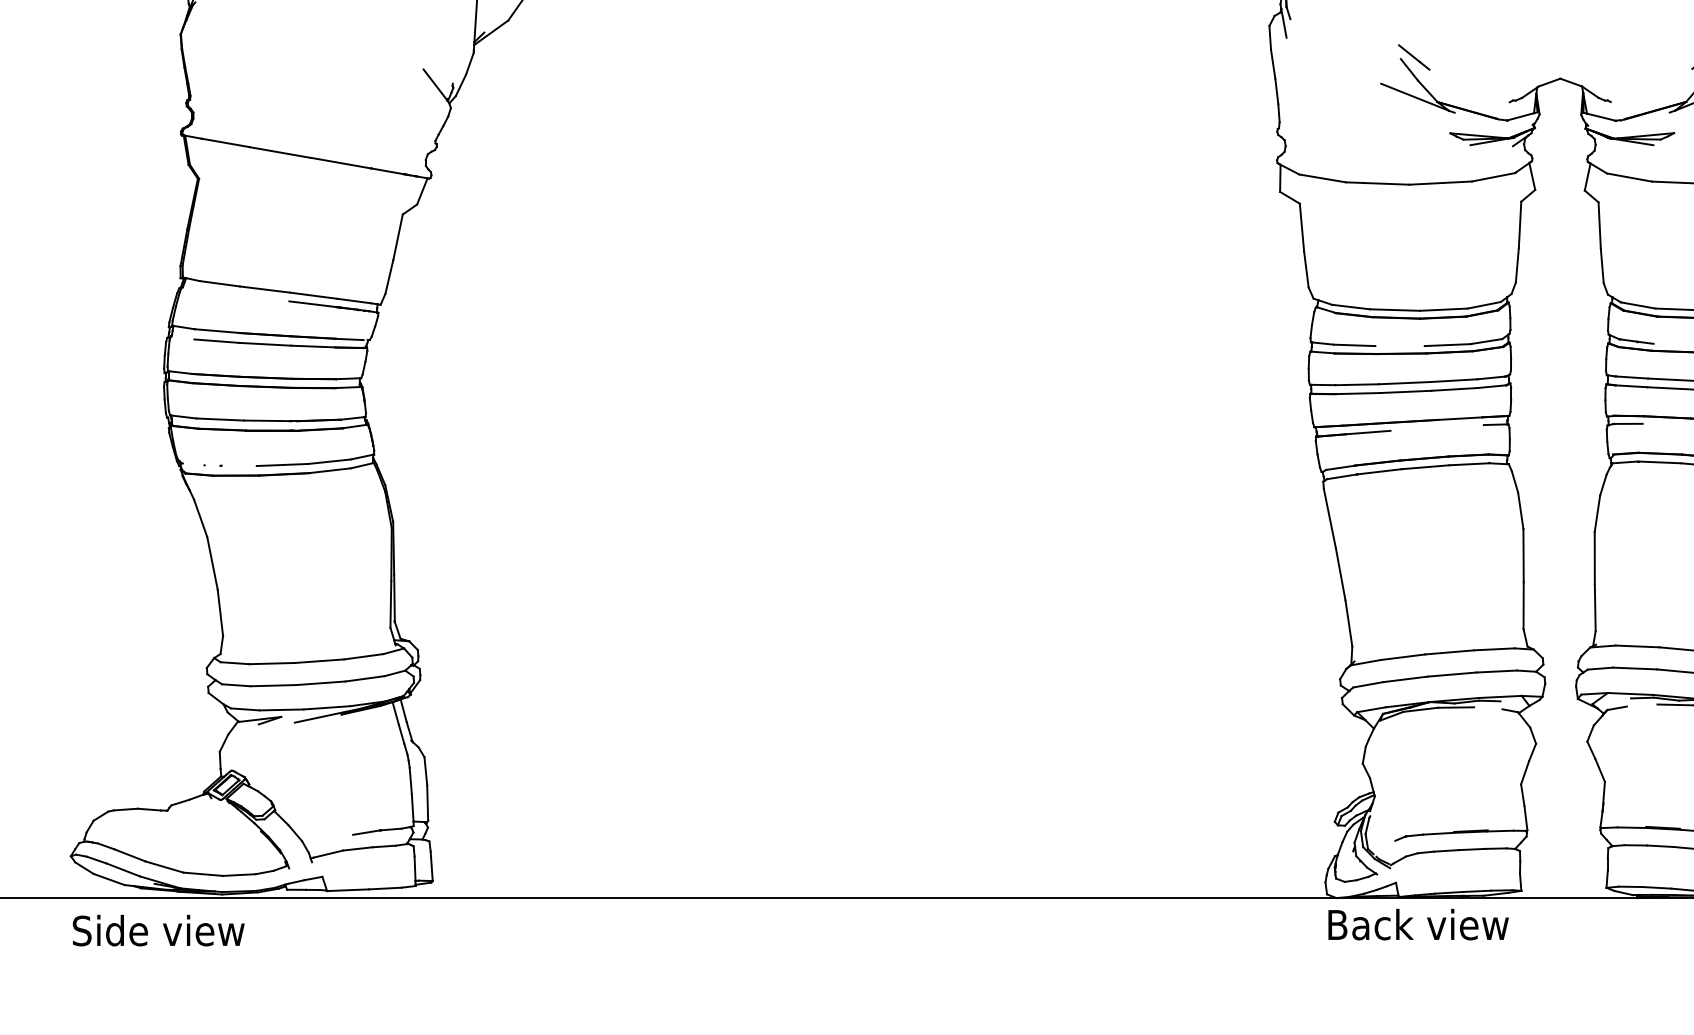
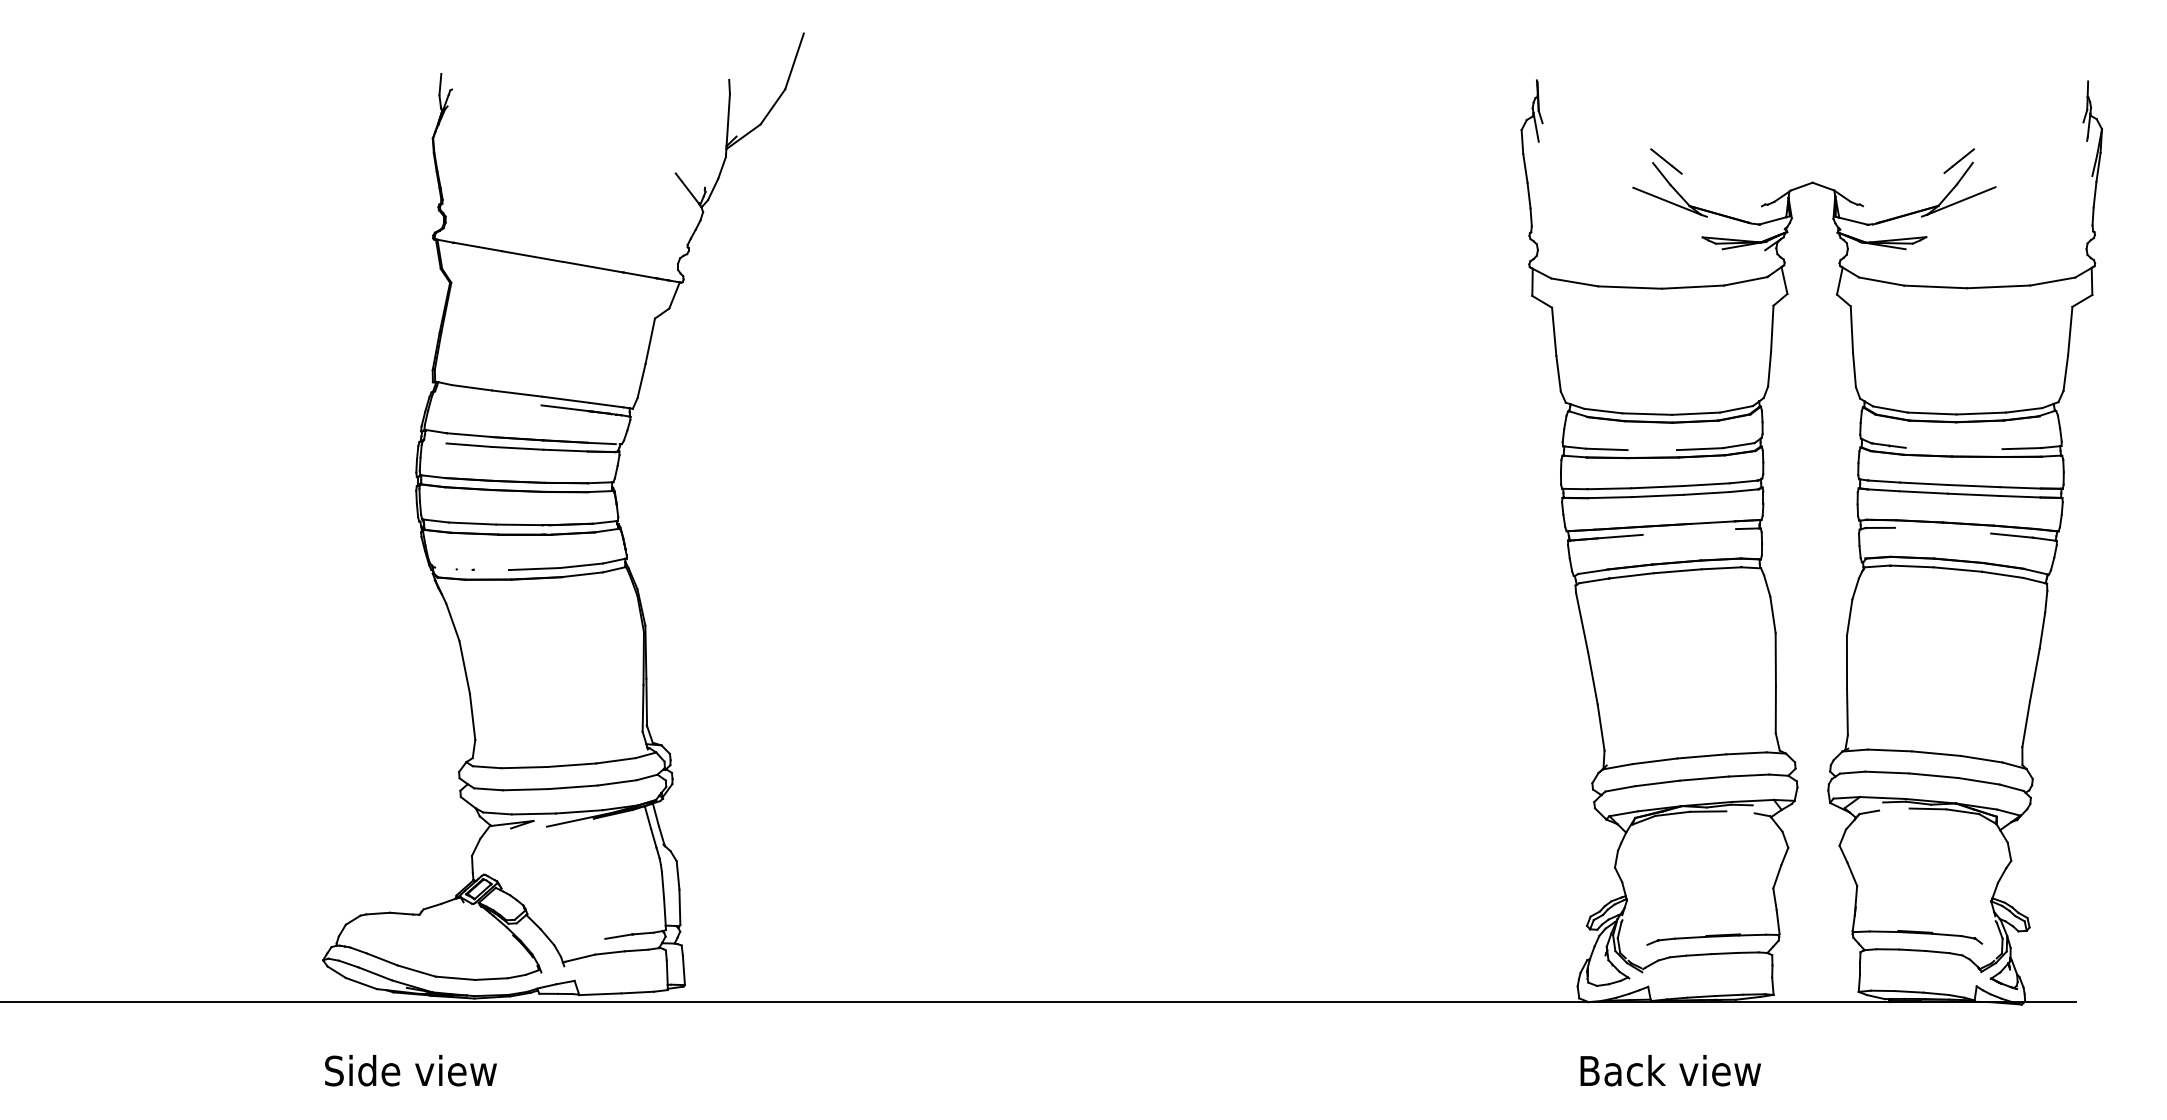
text: (1418, 924) -> (1670, 1070), moved
text: (158, 930) -> (410, 1070), moved

